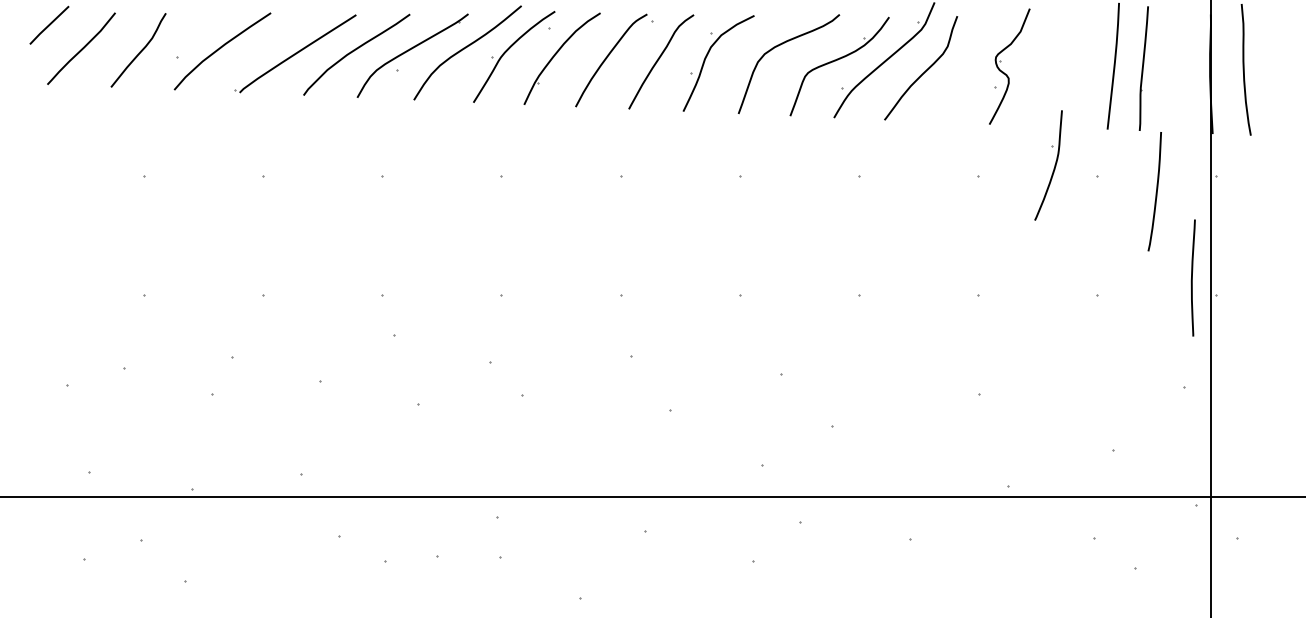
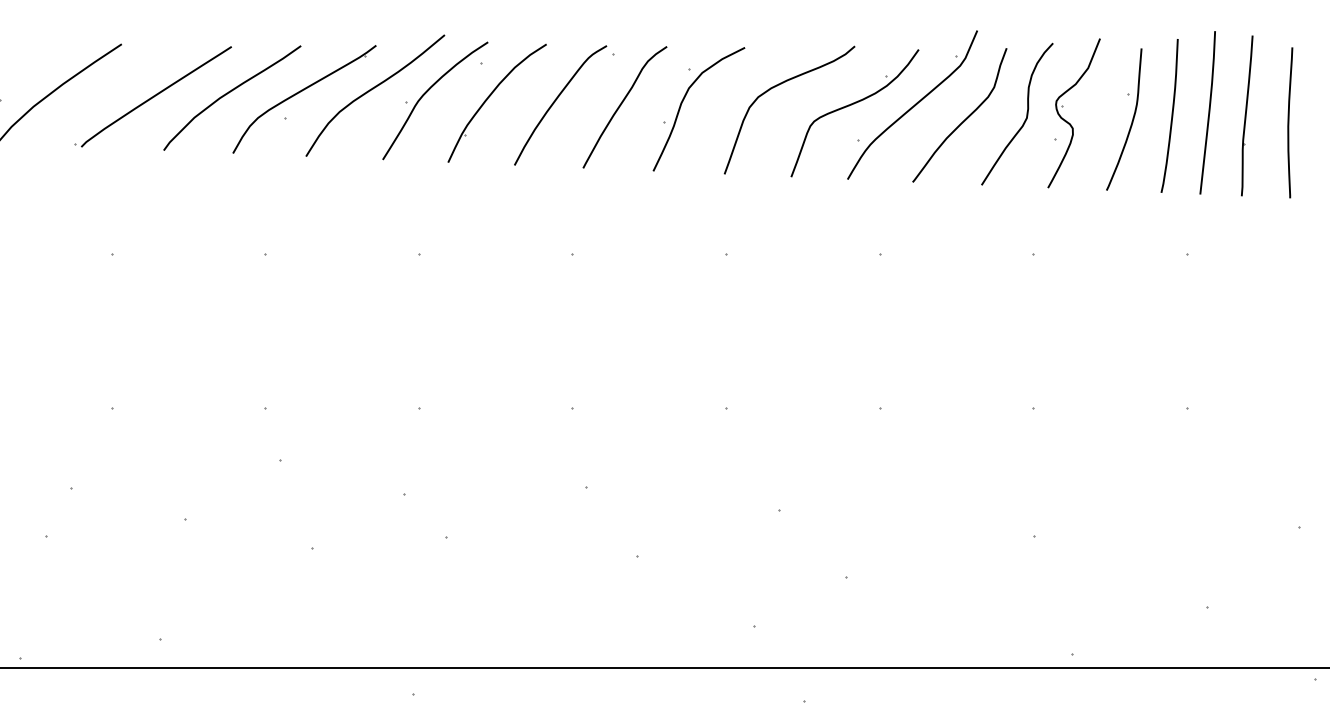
curve: (972, 67) -> (1026, 114), added
part: (1048, 165) -> (1124, 119), moved
curve: (1155, 192) -> (1170, 117), moved
curve: (1192, 277) -> (1289, 122), moved

